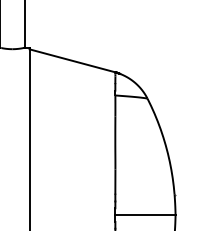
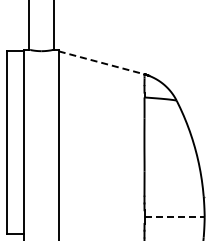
line: (73, 60) -> (102, 62), solid -> dashed
line: (146, 215) -> (175, 217), solid -> dashed

